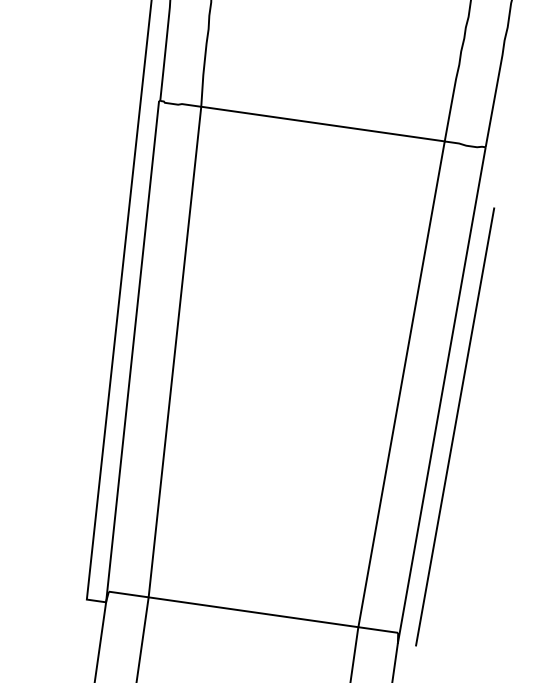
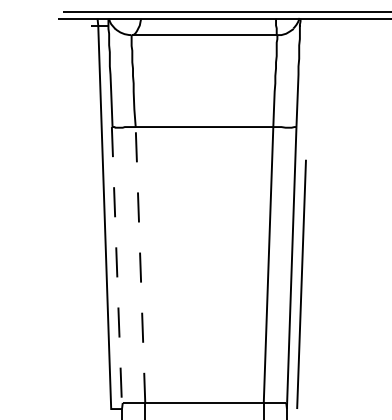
line: (175, 351) -> (140, 264), solid -> dashed
line: (133, 352) -> (117, 268), solid -> dashed

